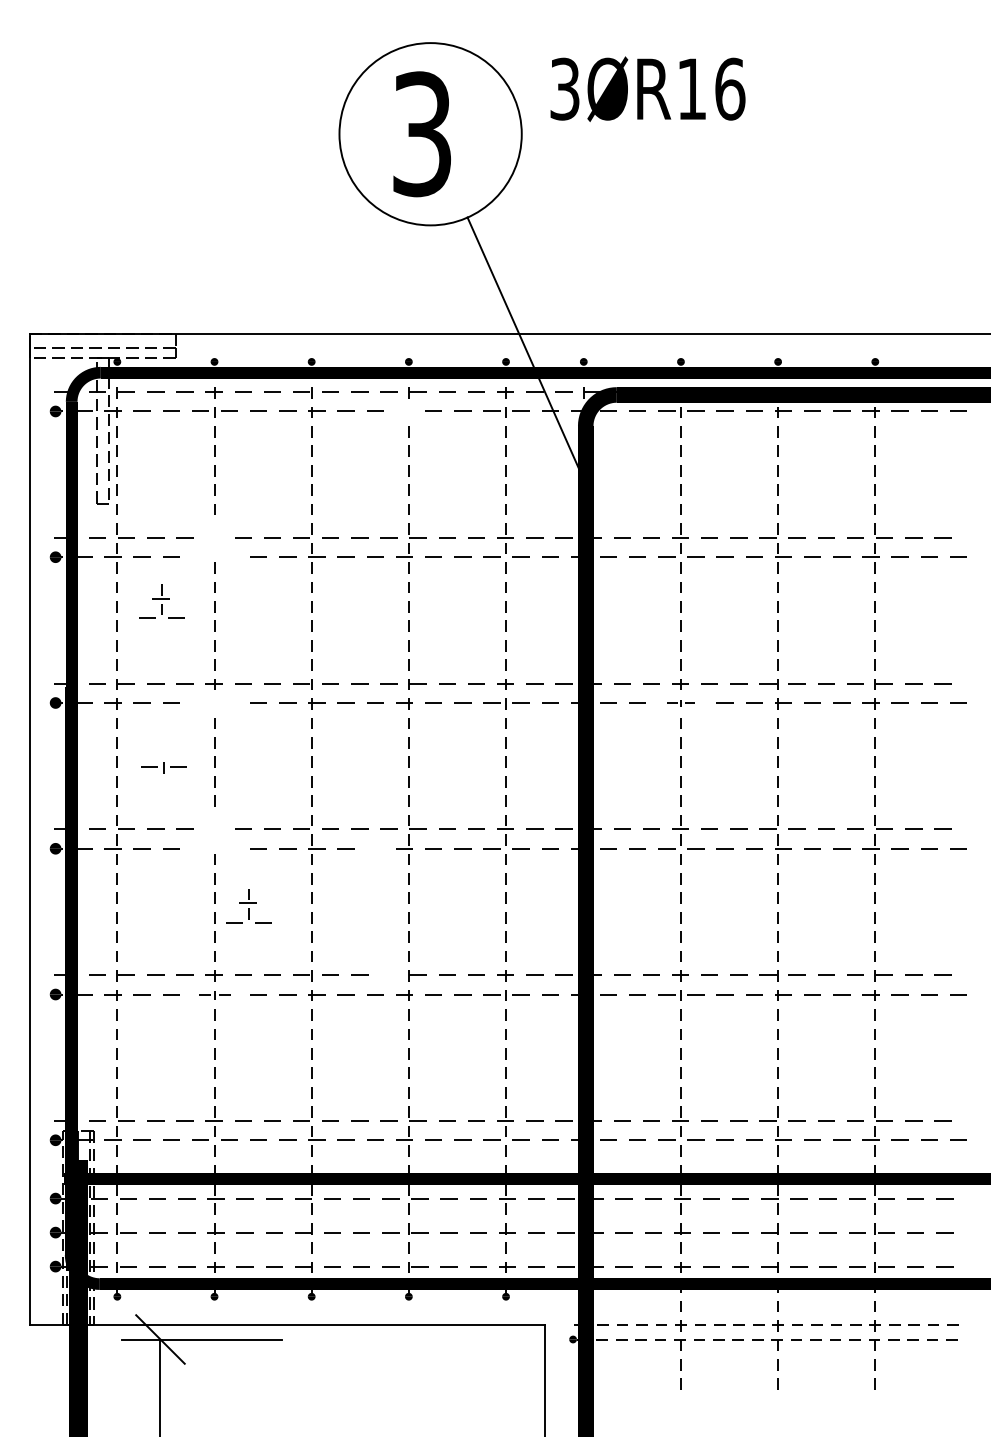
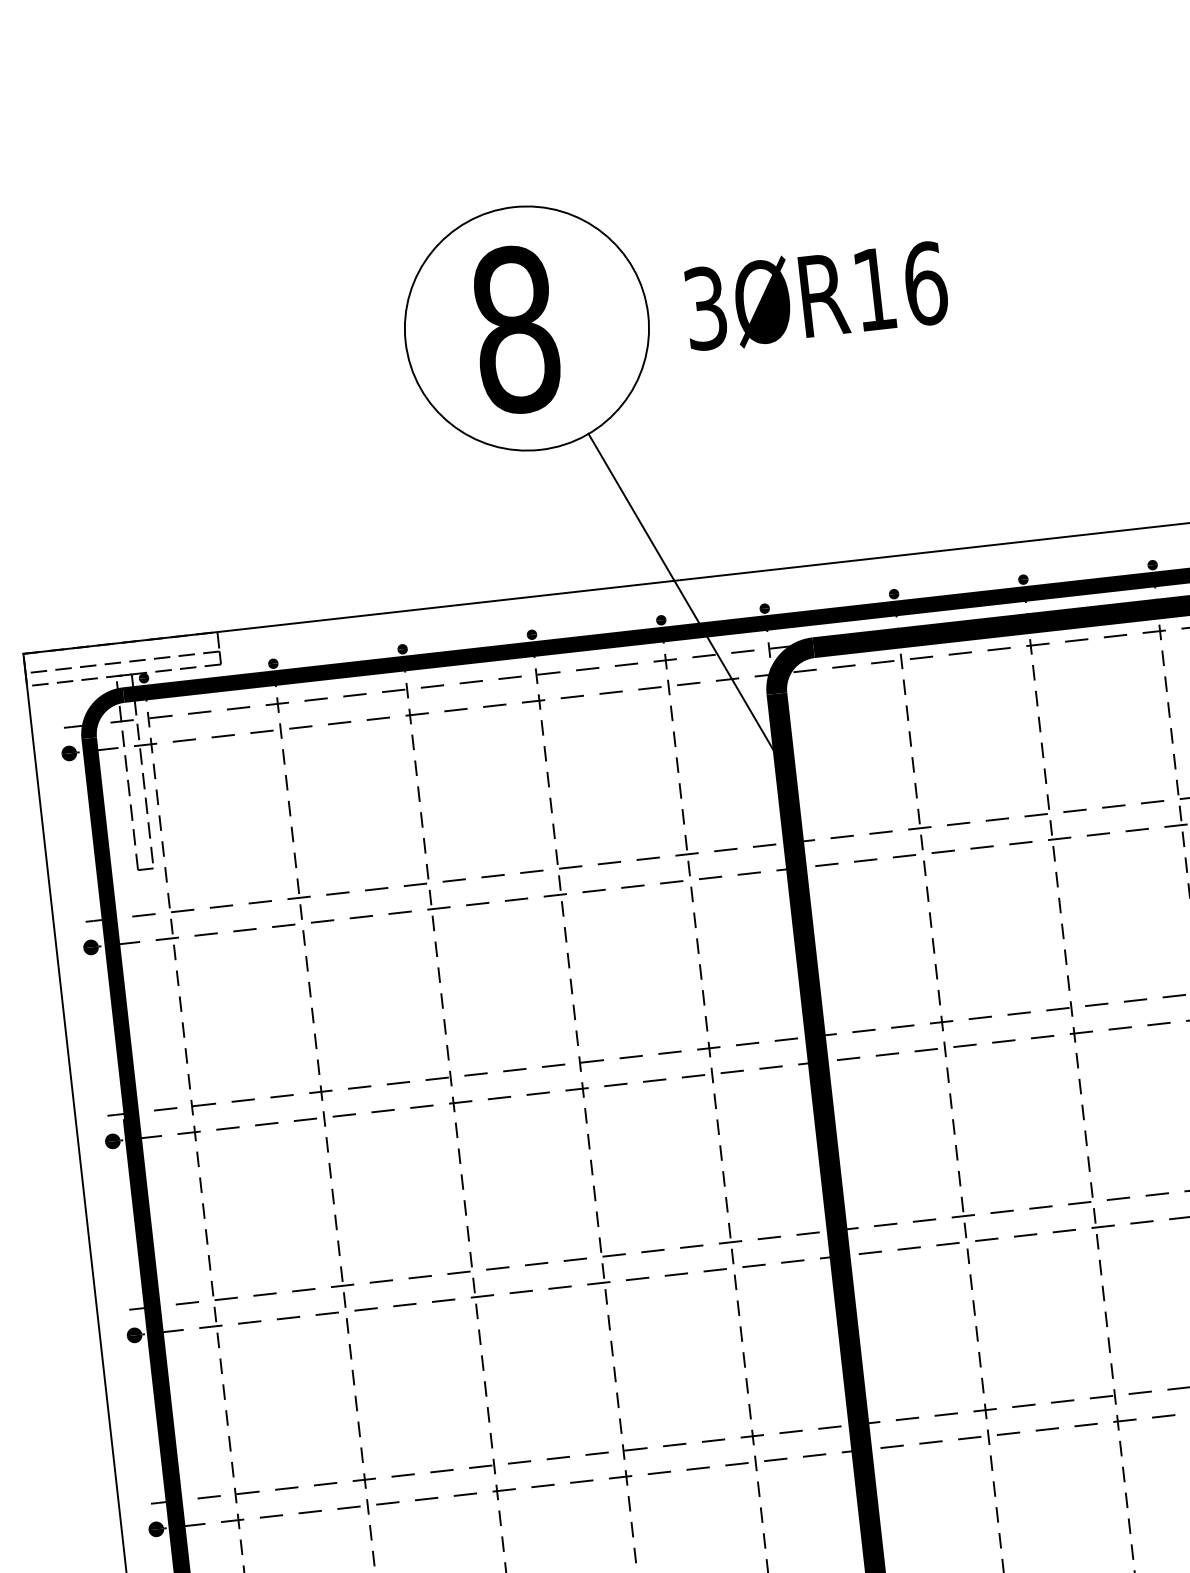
text: (647, 88) -> (815, 295), moved
text: (422, 134) -> (516, 330), 3 -> 8
part: (404, 412) -> (533, 702), added
part: (161, 601) -> (299, 901), moved
part: (681, 703) -> (945, 1048), size x1.67
part: (163, 767) -> (324, 1118), moved
line: (375, 848) -> (560, 1287), added
part: (248, 906) -> (343, 1290), moved
line: (388, 974) -> (596, 1453), added
part: (214, 995) -> (367, 1506), size x1.43

